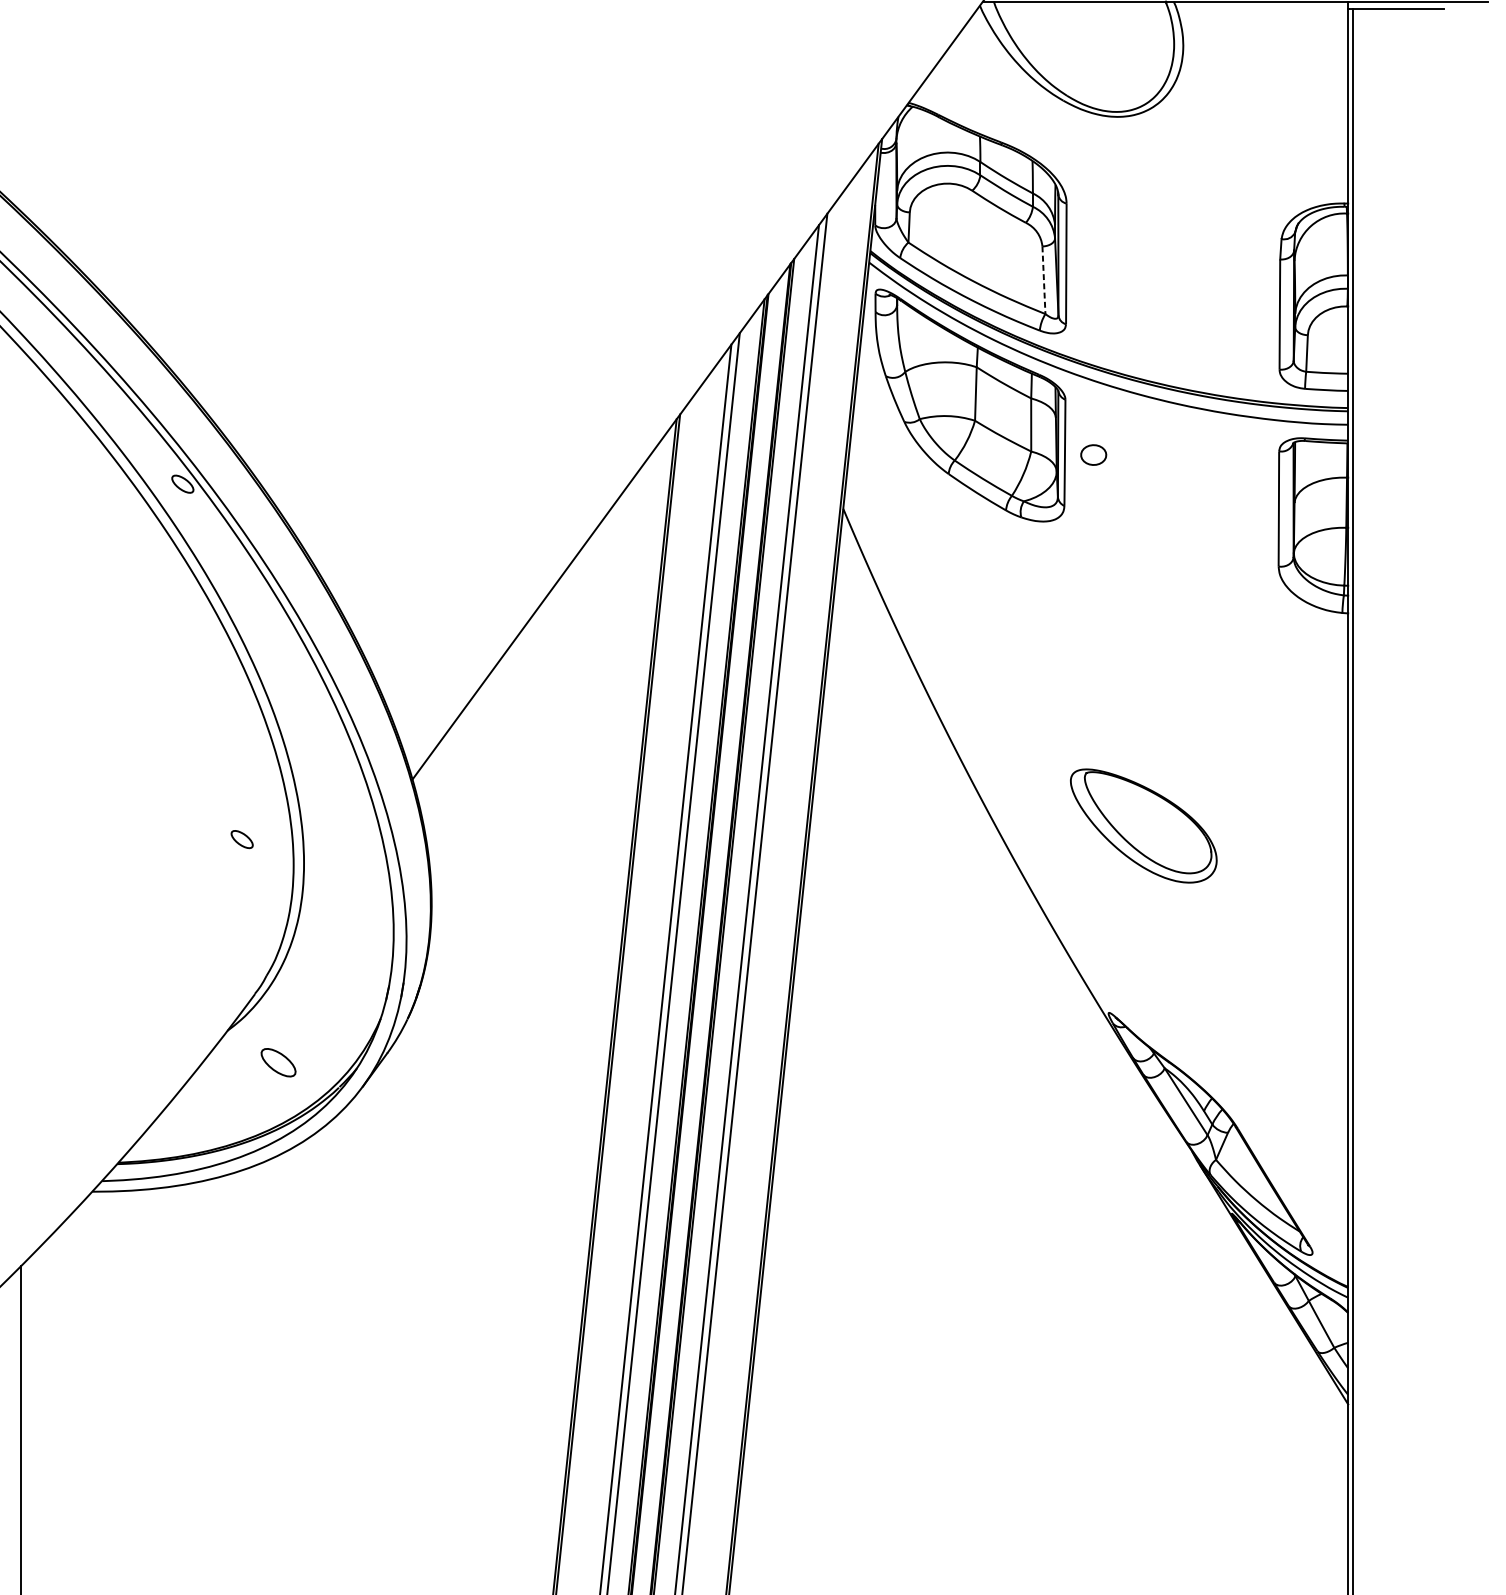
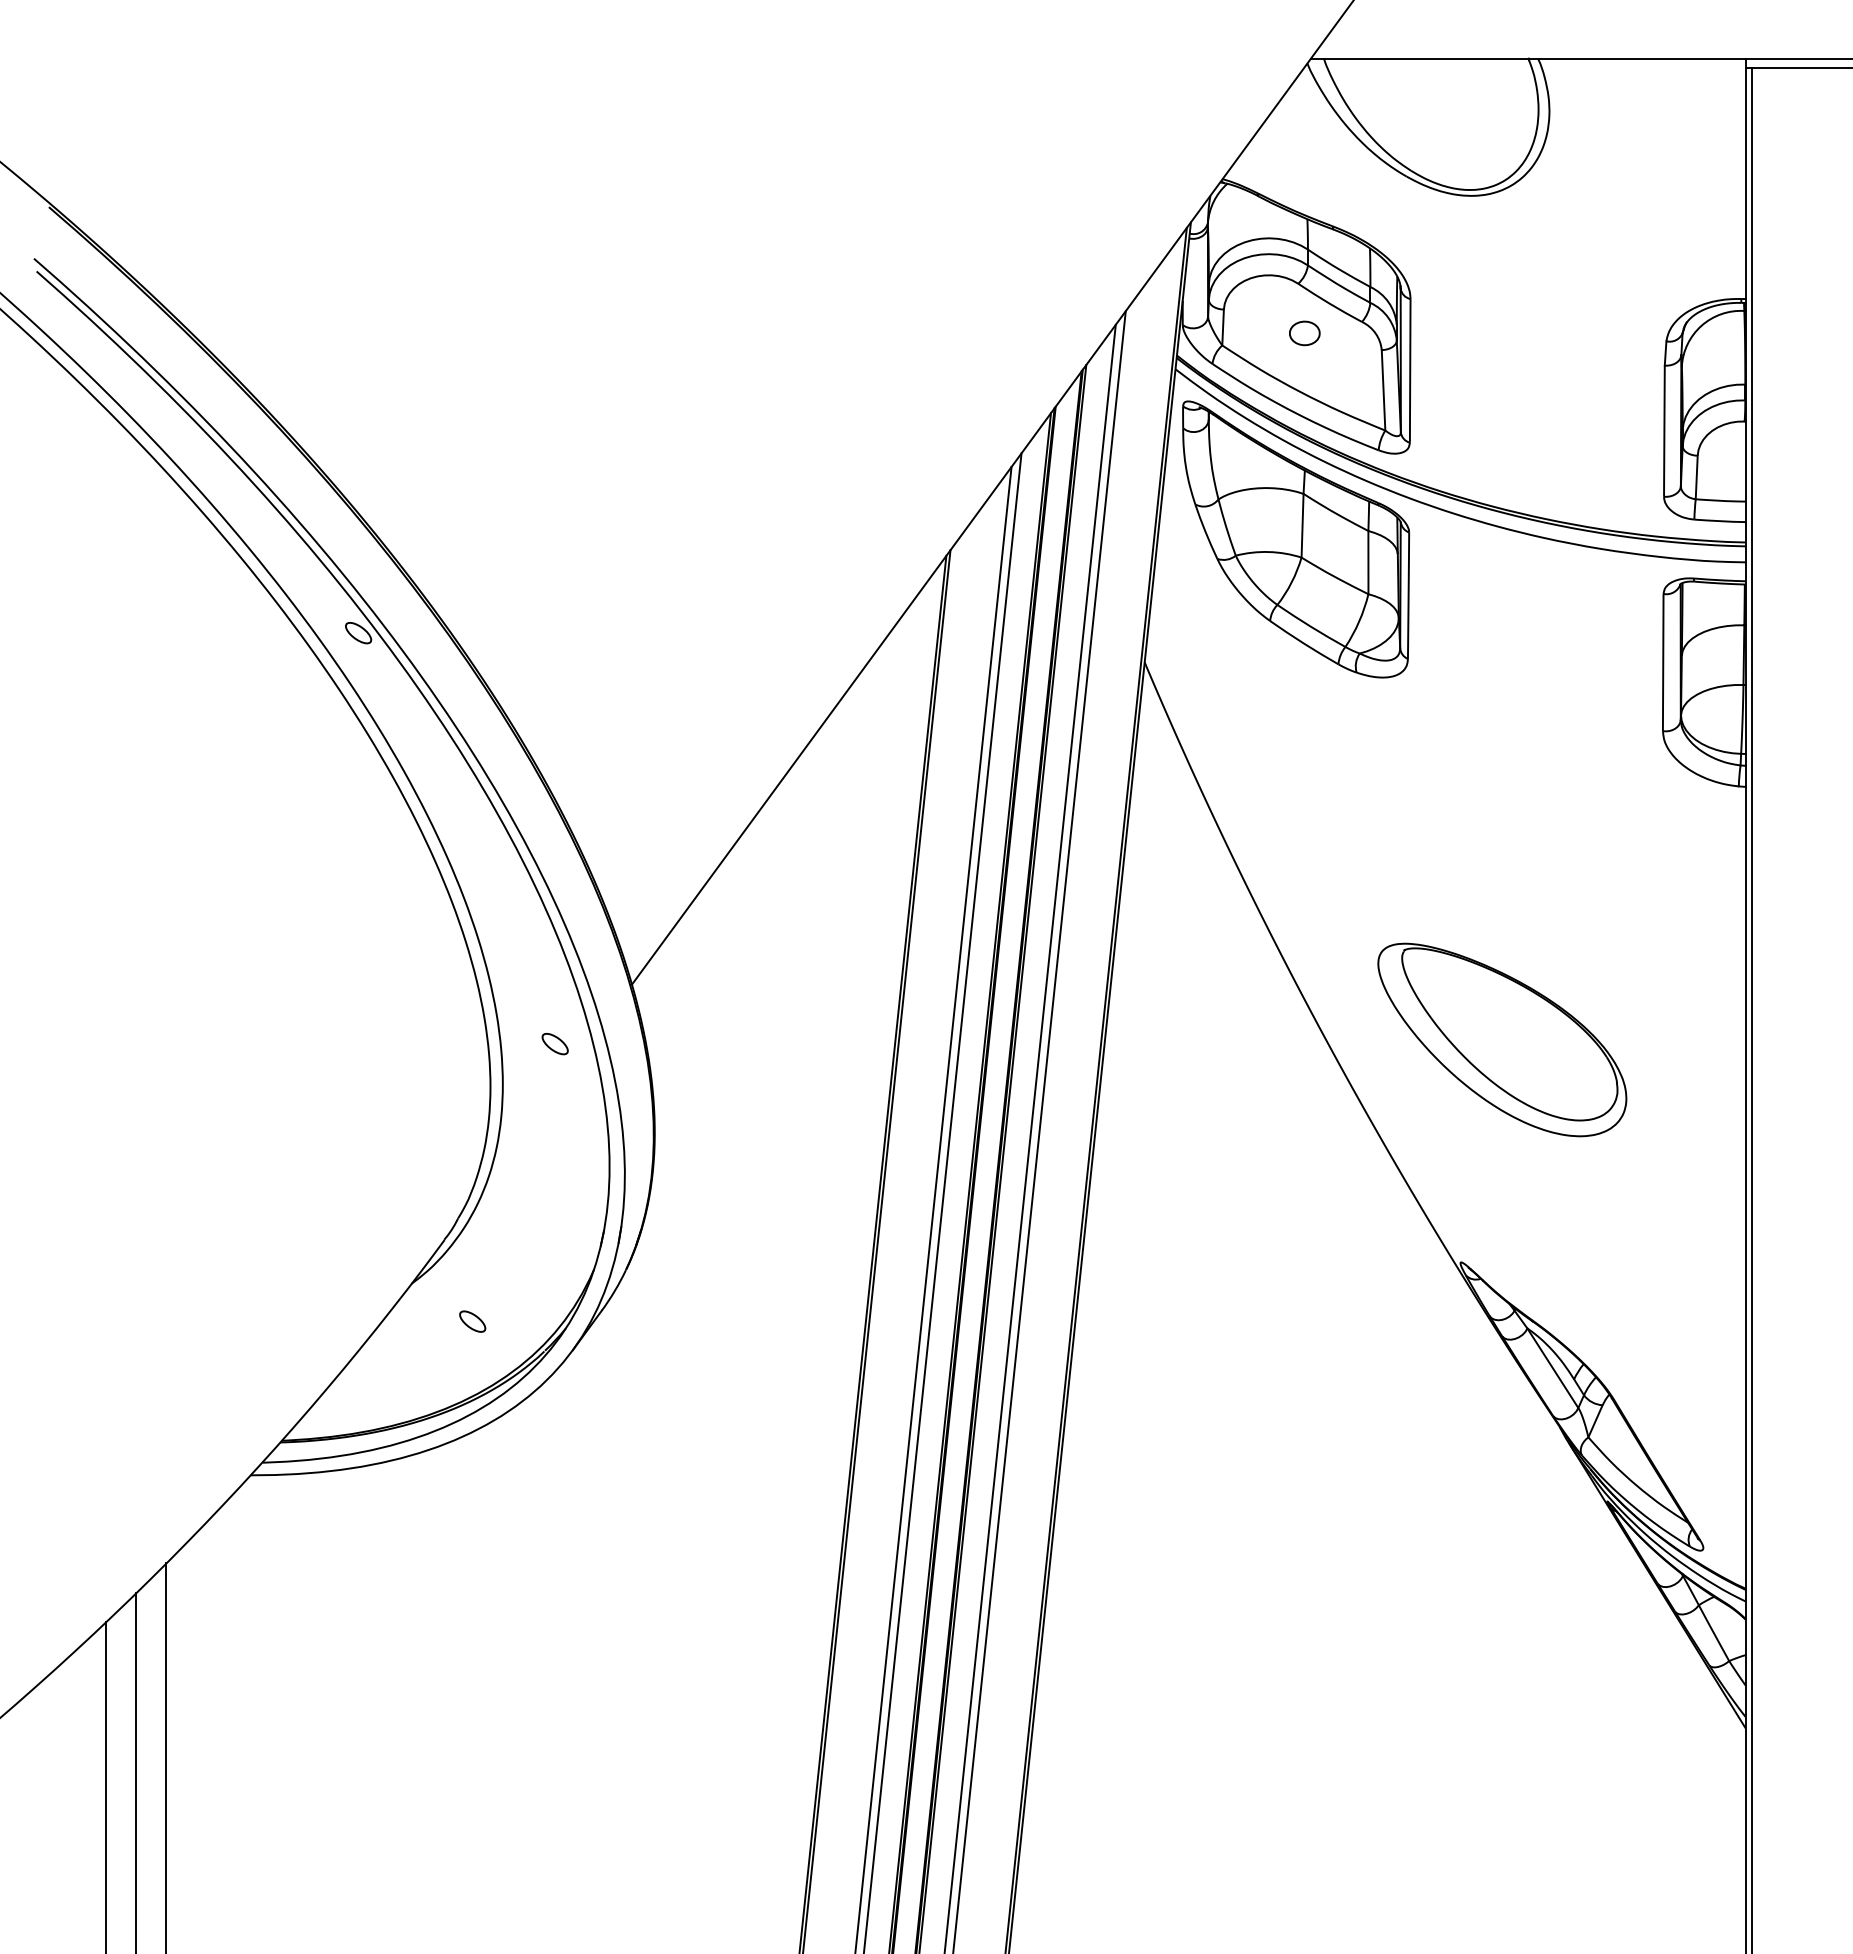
line: (1043, 280) -> (1383, 390), dashed -> solid
part: (1093, 455) -> (1304, 333), moved
part: (1143, 825) -> (1502, 1039), size x1.43
part: (241, 839) -> (554, 1043), moved
part: (278, 1062) -> (472, 1321), size x0.62

